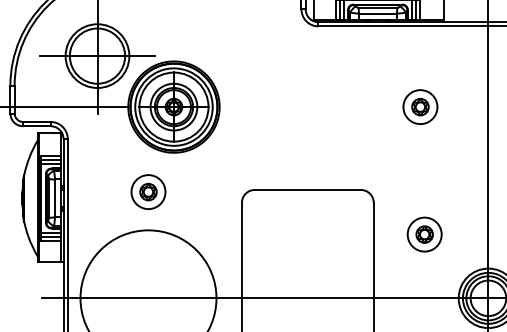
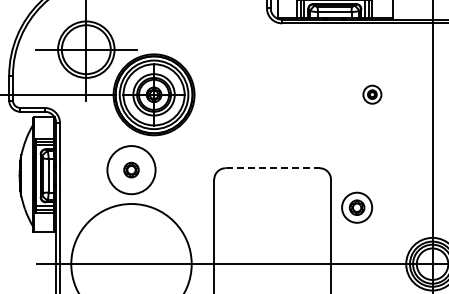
part: (420, 106) -> (372, 94), size x0.6
line: (308, 190) -> (273, 168), solid -> dashed
circle: (148, 192) -> (131, 170), size x1.6
part: (425, 234) -> (357, 207), moved

